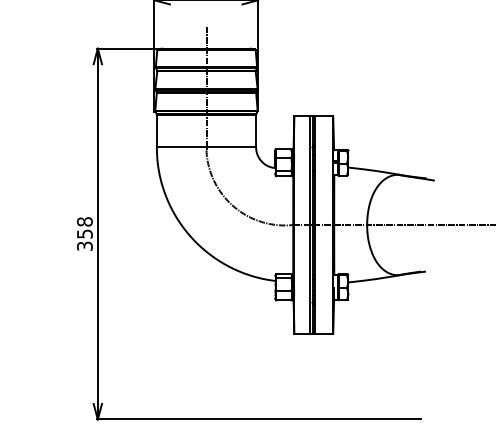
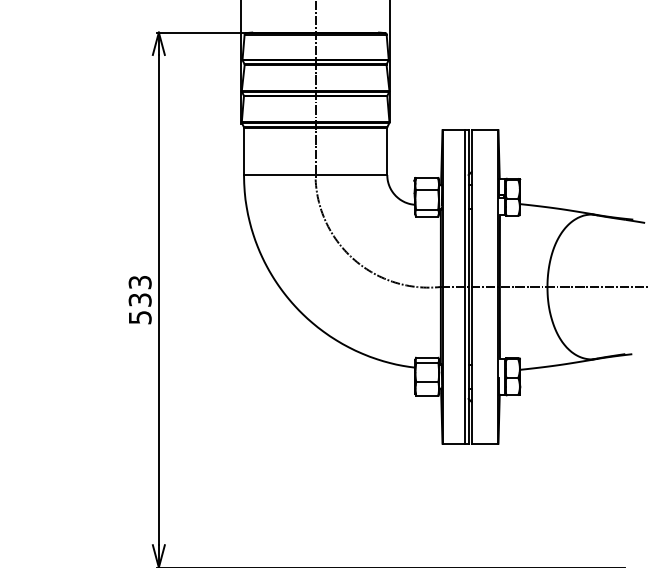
text: (84, 233) -> (139, 299), 358 -> 533

